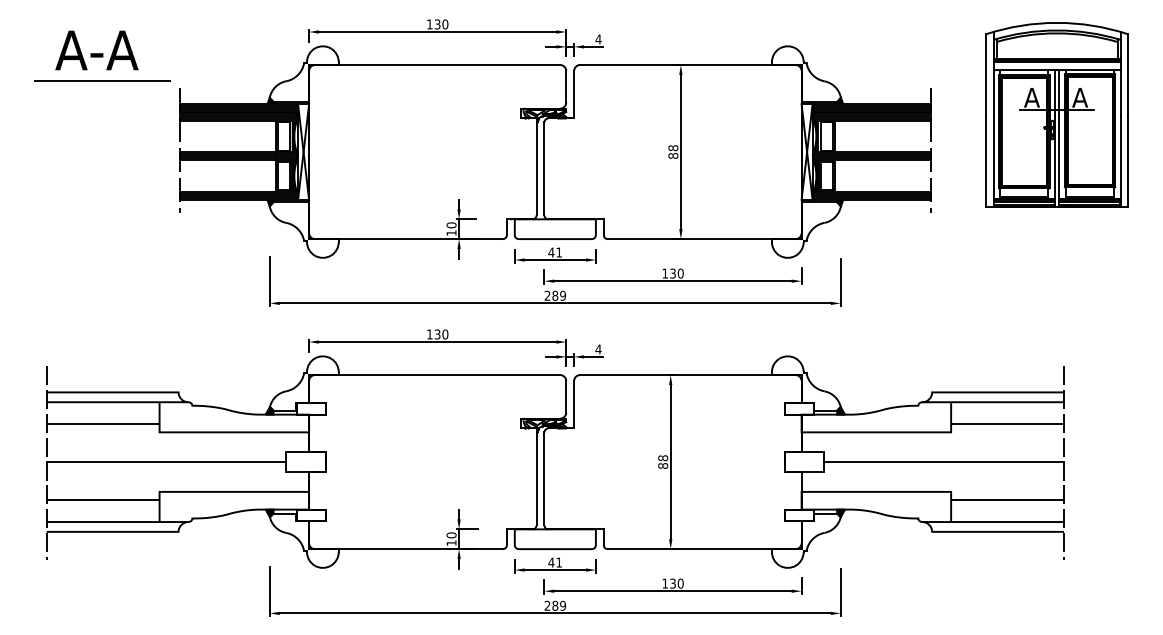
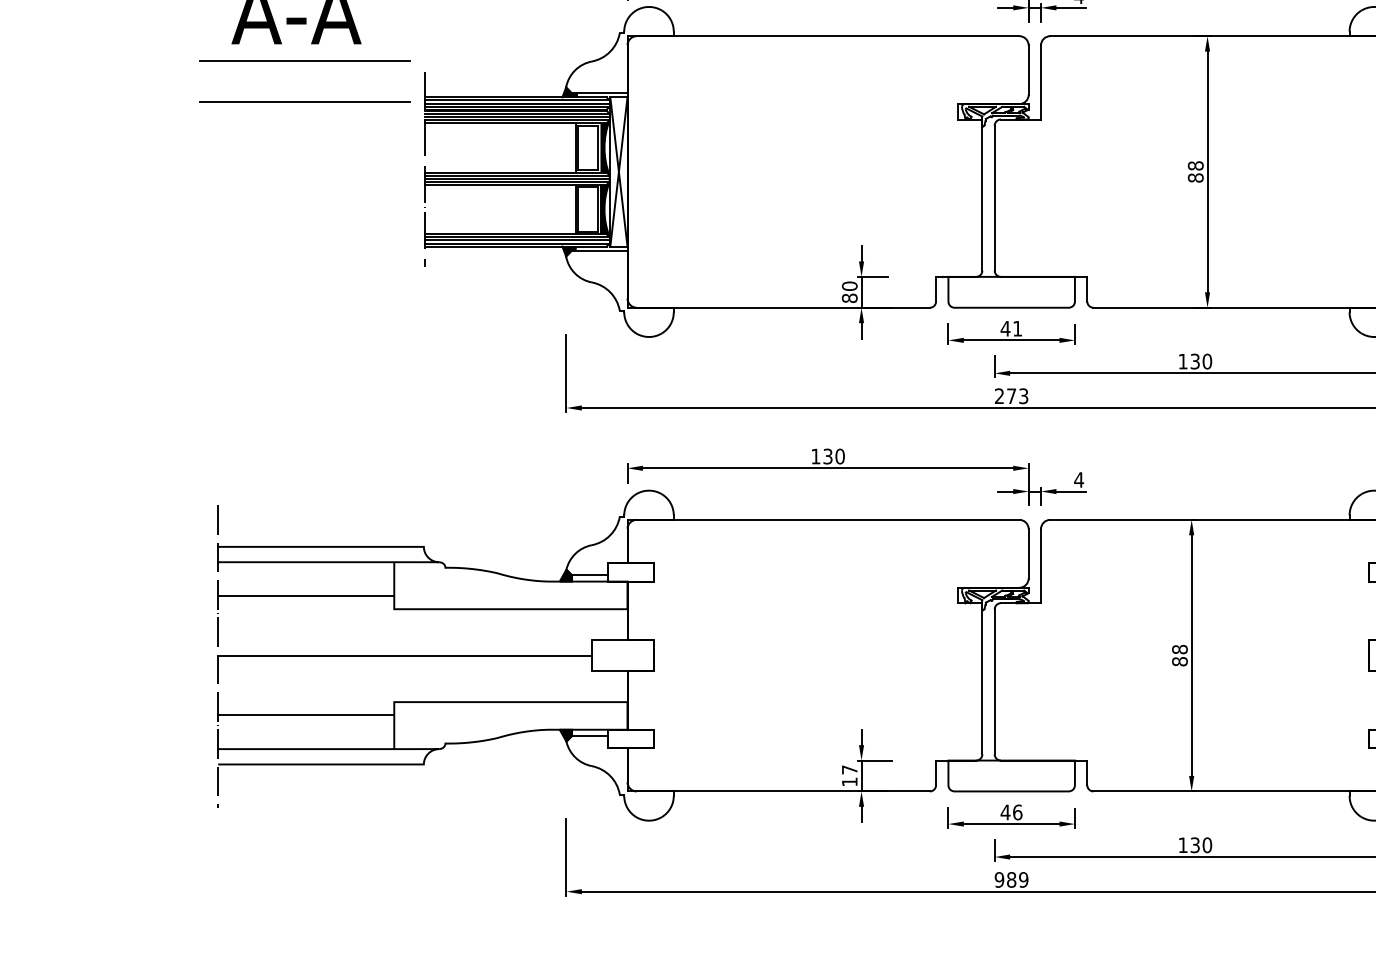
line: (102, 106) -> (305, 100), added
text: (451, 233) -> (849, 298), 10 -> 80
text: (559, 295) -> (1018, 395), 289 -> 273
text: (451, 535) -> (849, 770), 10 -> 17
text: (559, 562) -> (1018, 812), 41 -> 46
text: (547, 605) -> (999, 879), 289 -> 989

